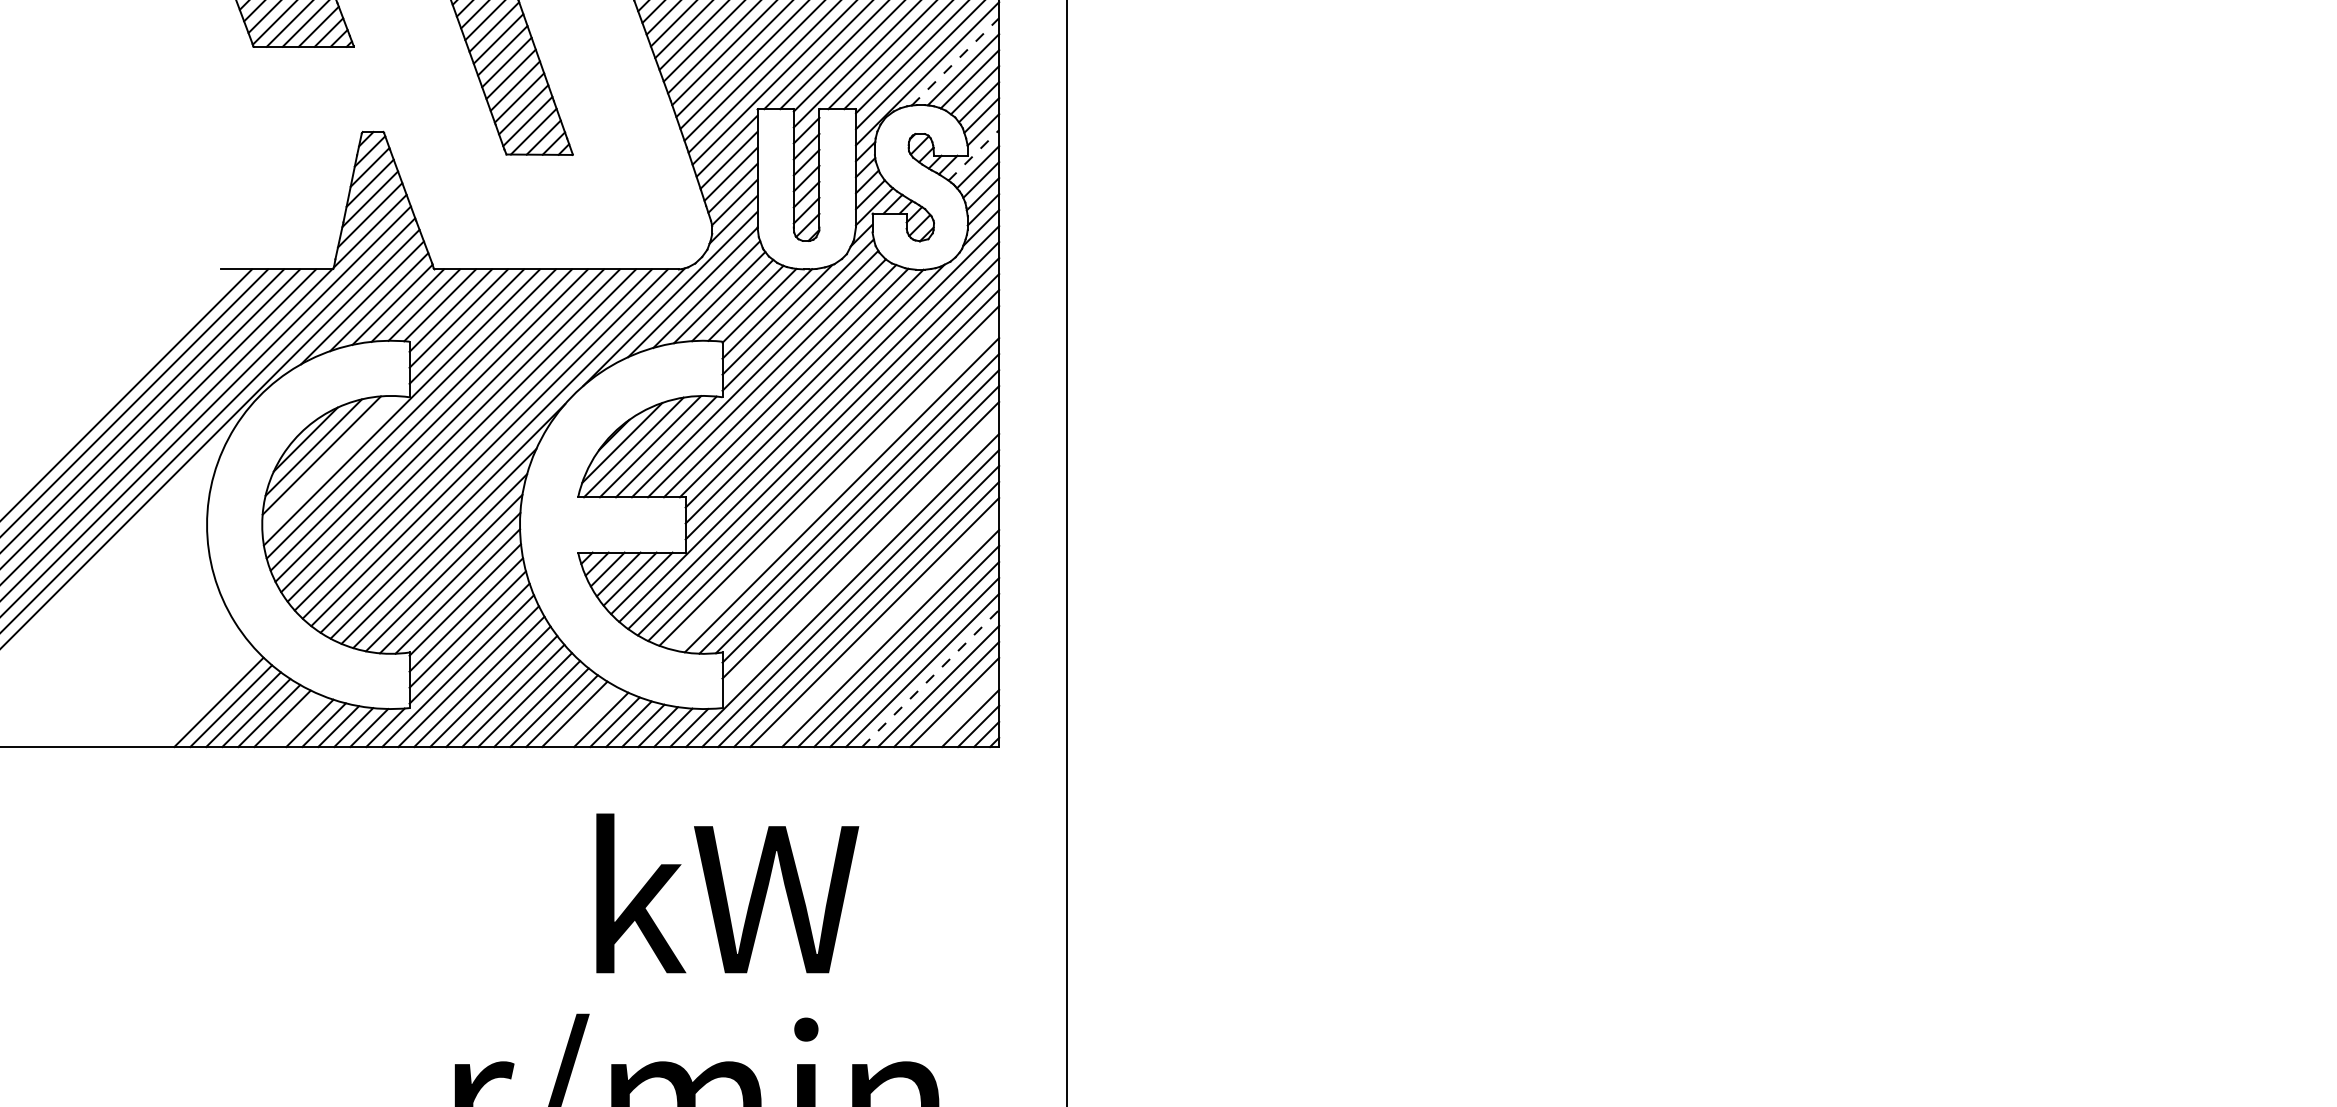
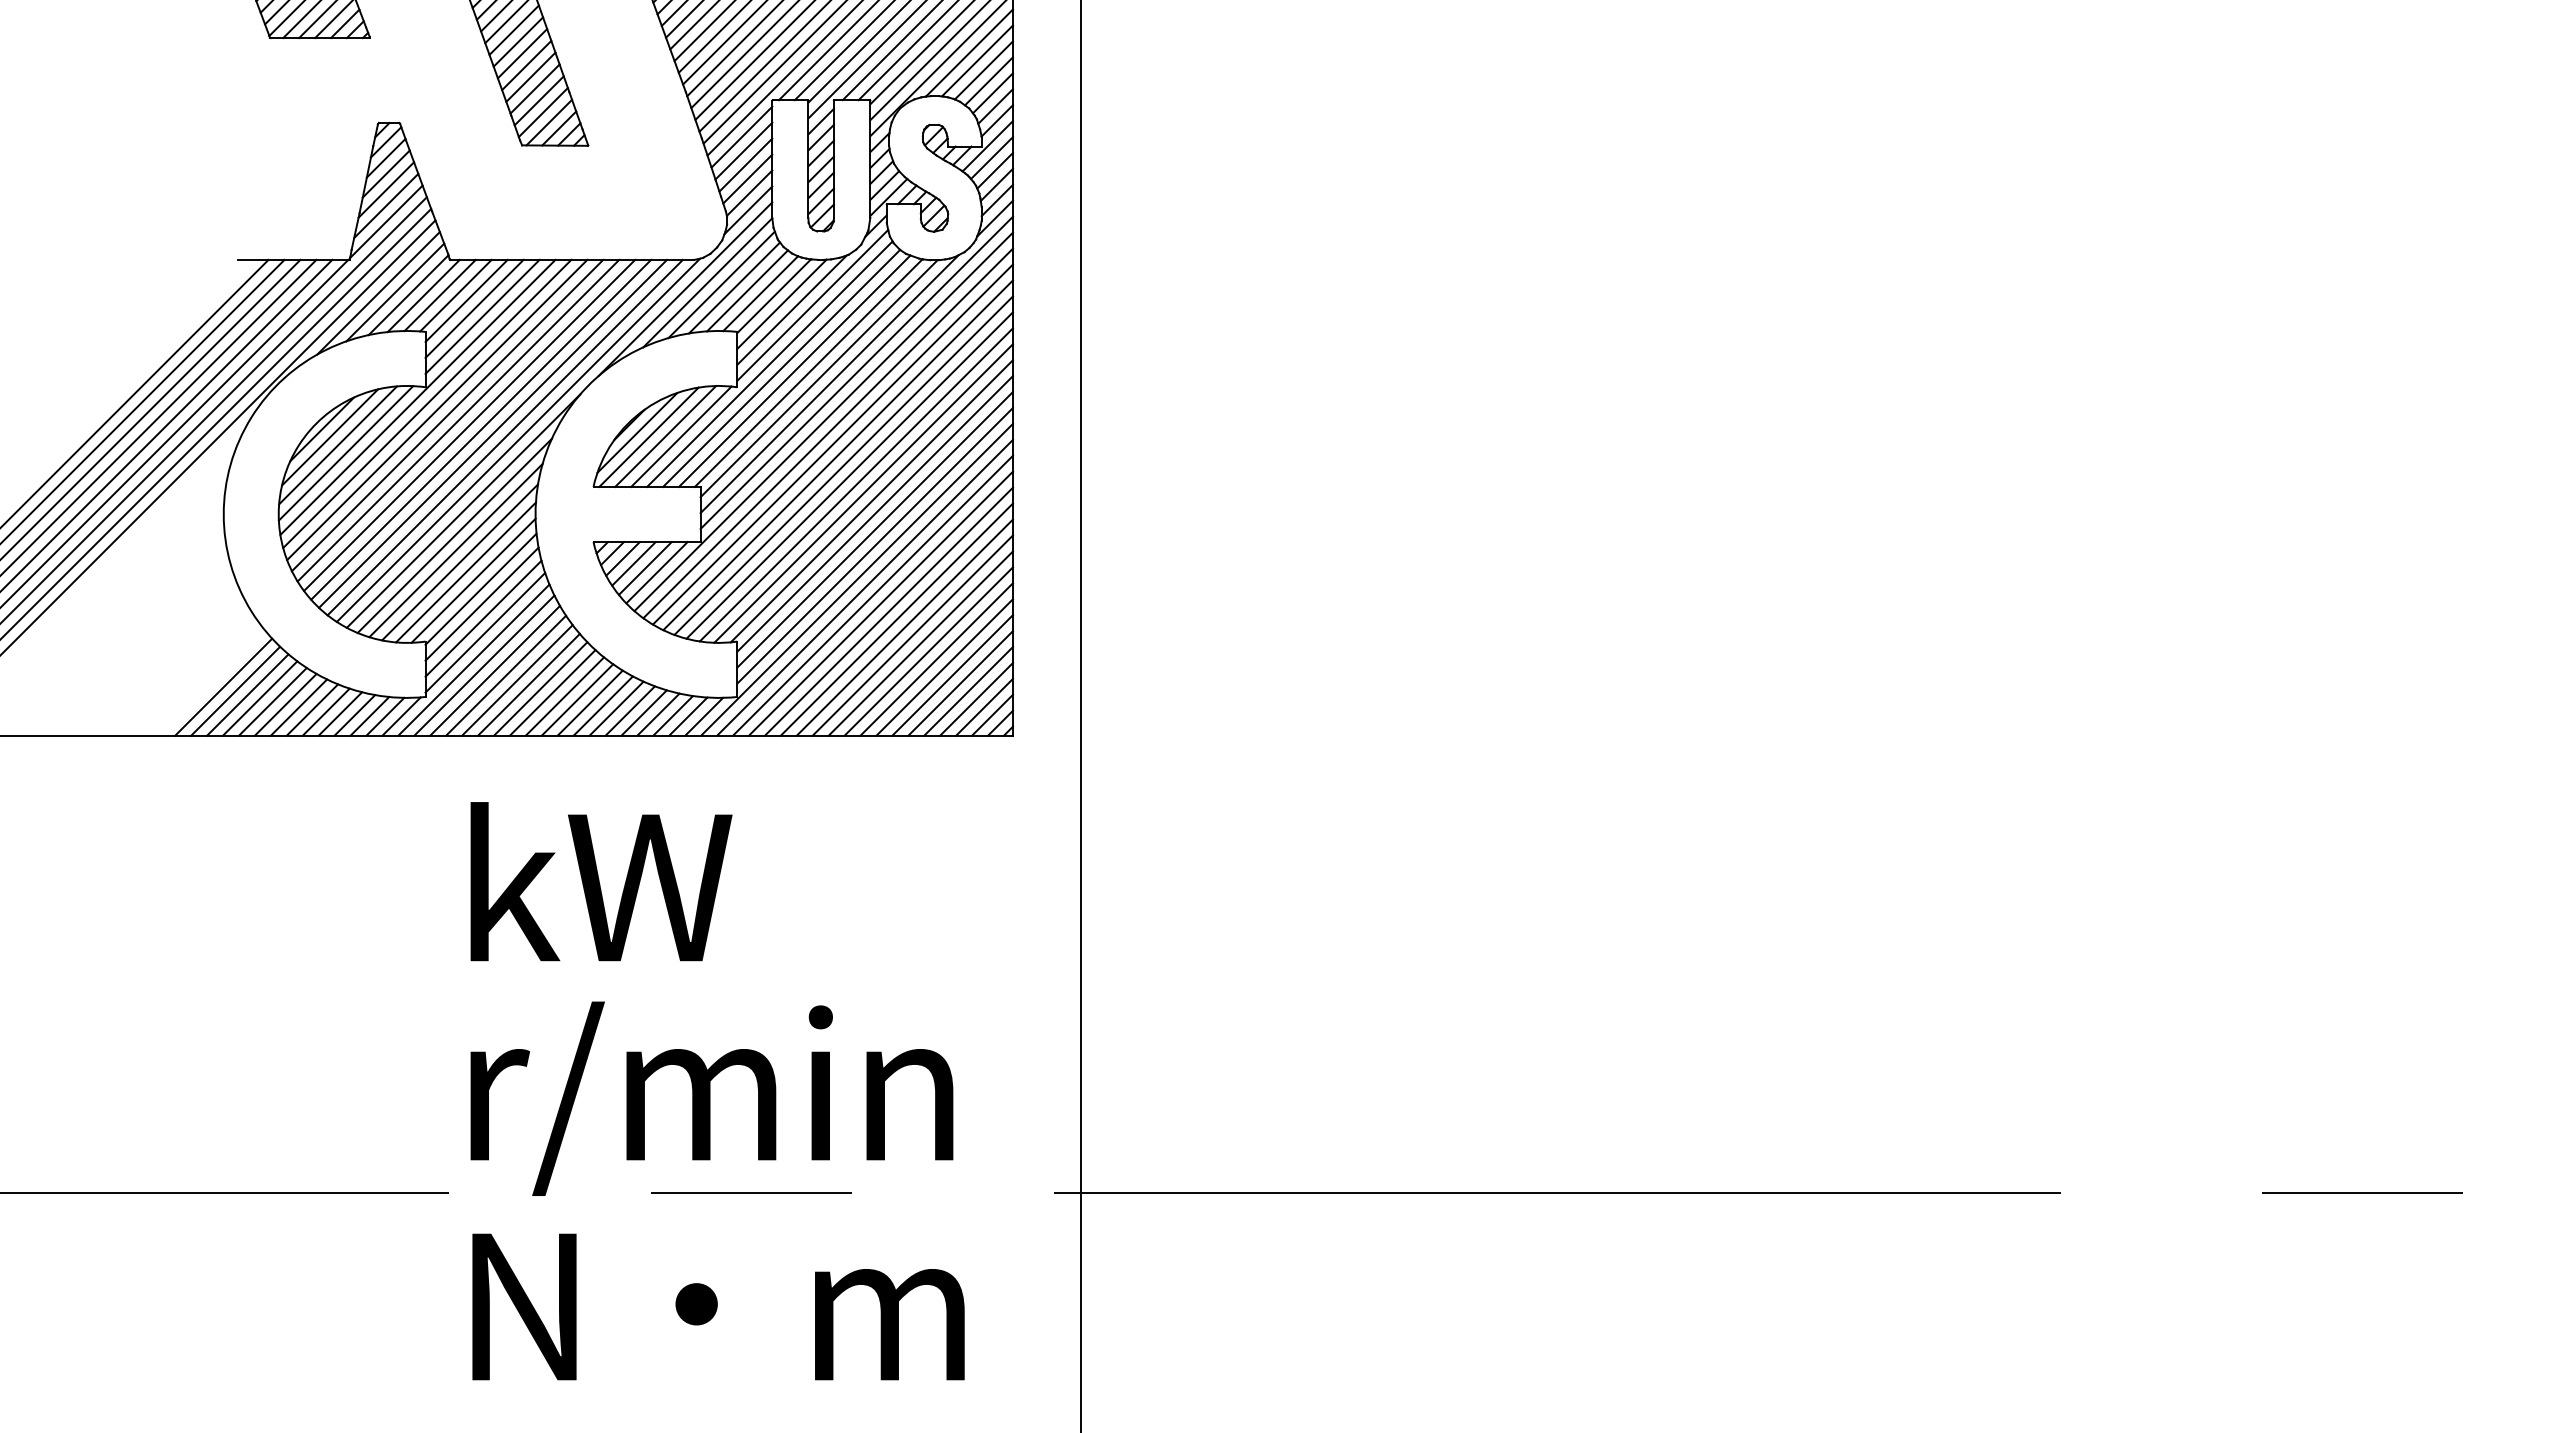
line: (955, 62) -> (969, 53), dashed -> solid
line: (973, 155) -> (987, 146), dashed -> solid
line: (329, 463) -> (345, 453), added
line: (835, 485) -> (849, 475), added
line: (861, 556) -> (875, 545), added
line: (882, 630) -> (896, 619), added
line: (930, 678) -> (944, 667), dashed -> solid
line: (206, 697) -> (223, 686), added
line: (962, 709) -> (976, 698), added
line: (587, 716) -> (602, 705), added
line: (296, 720) -> (312, 709), added
text: (727, 893) -> (601, 881), moved

